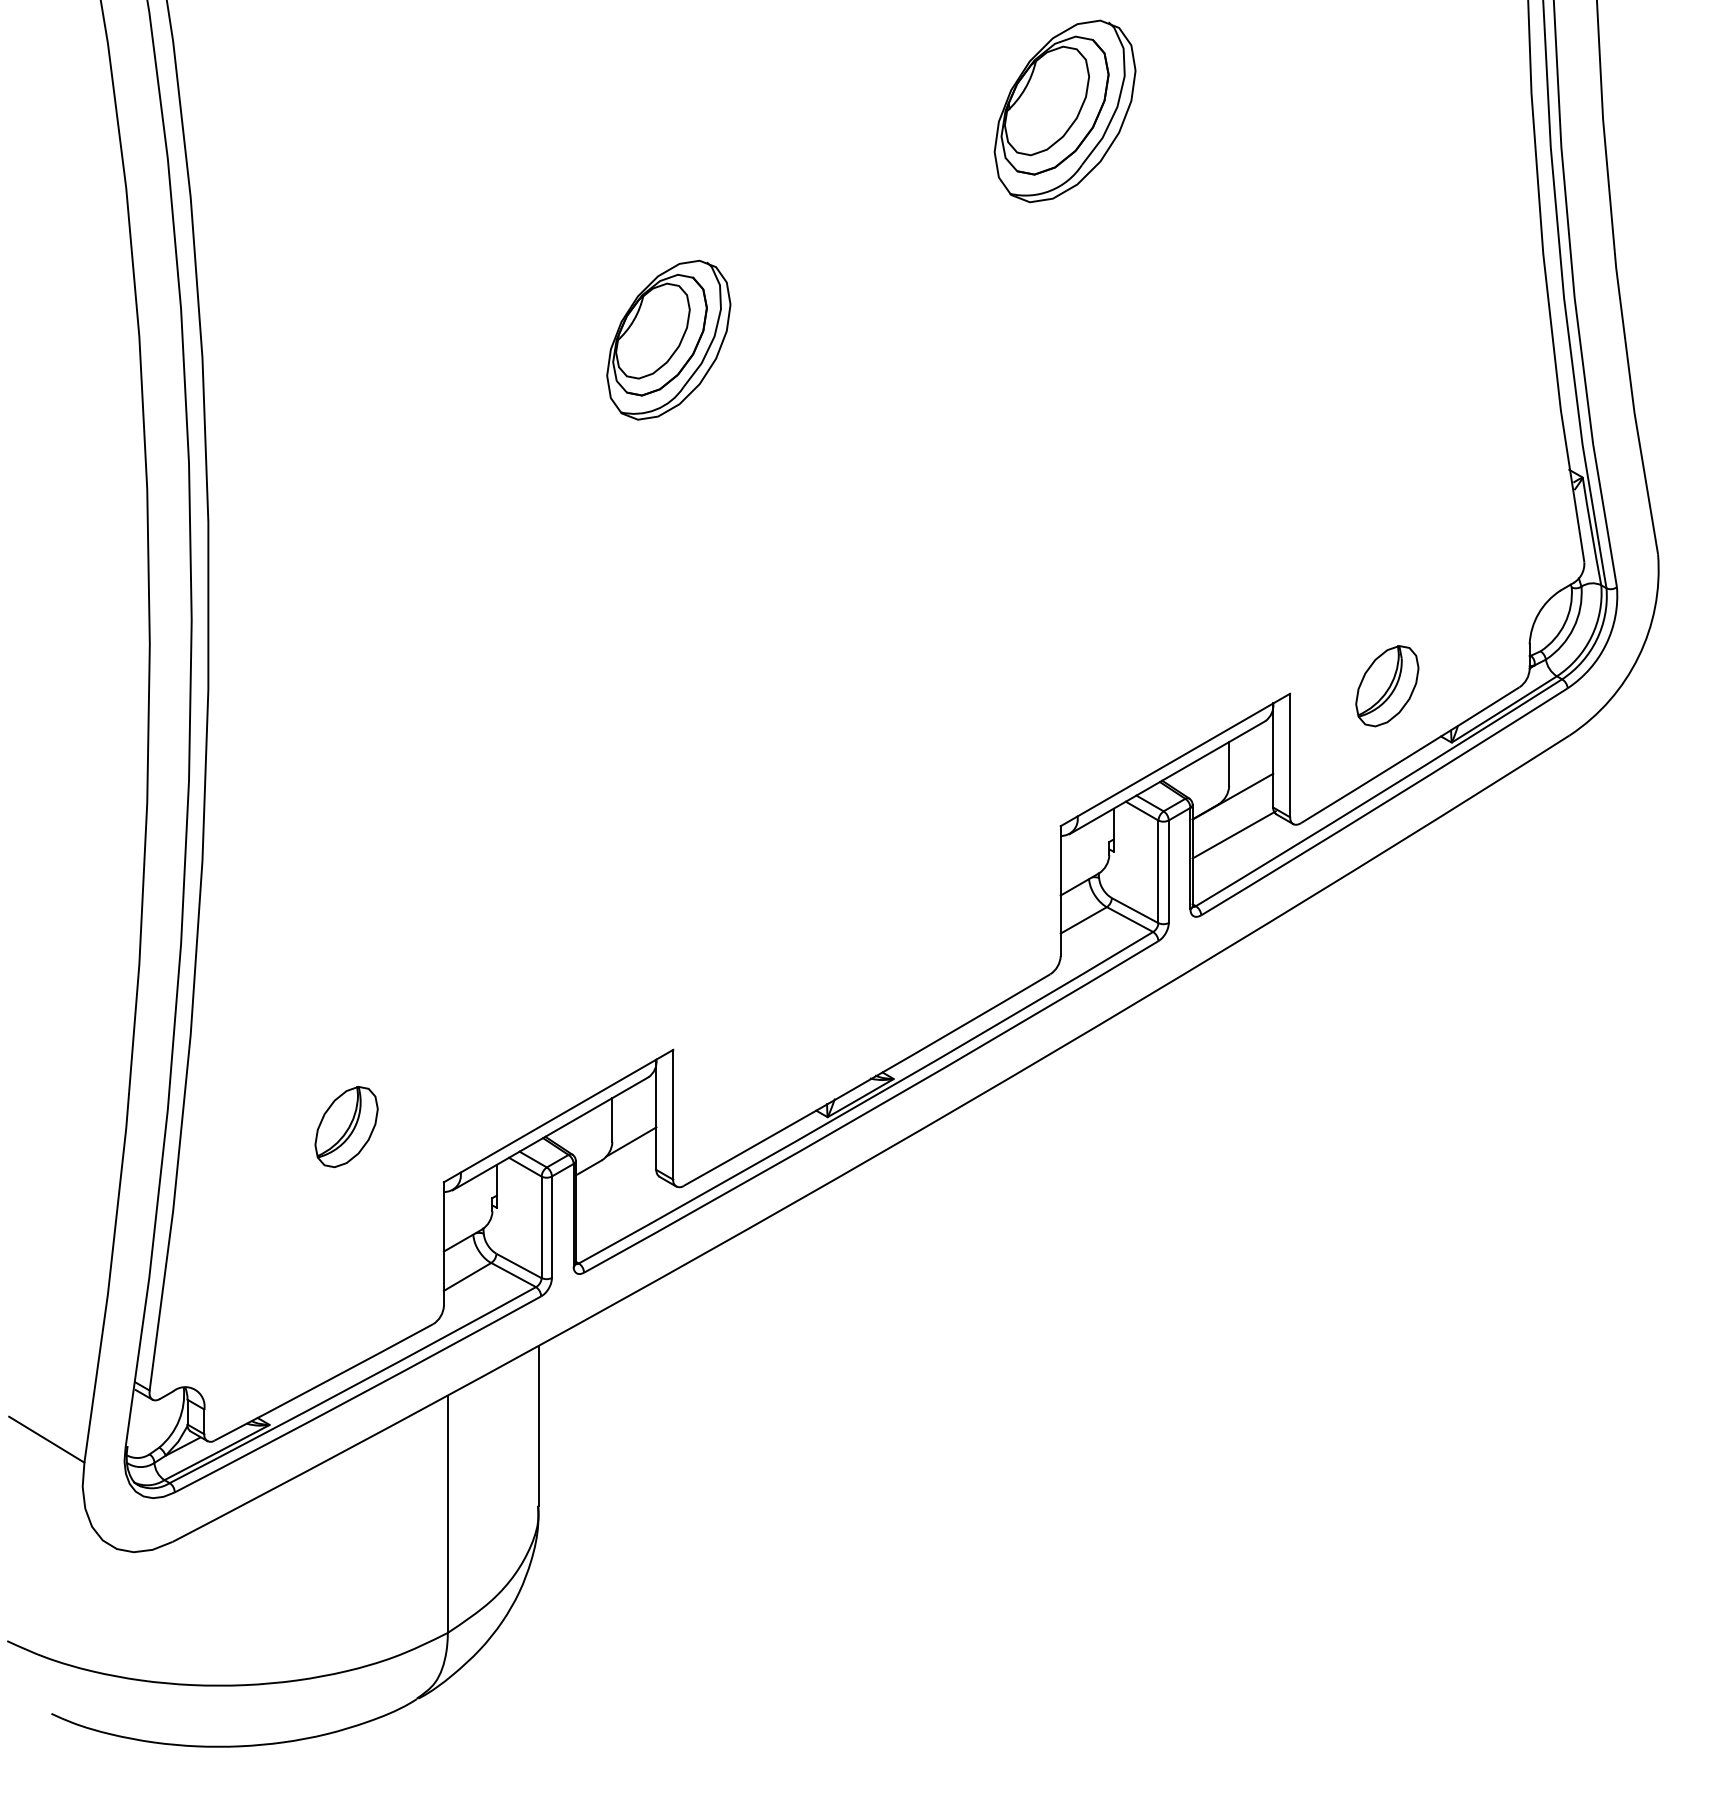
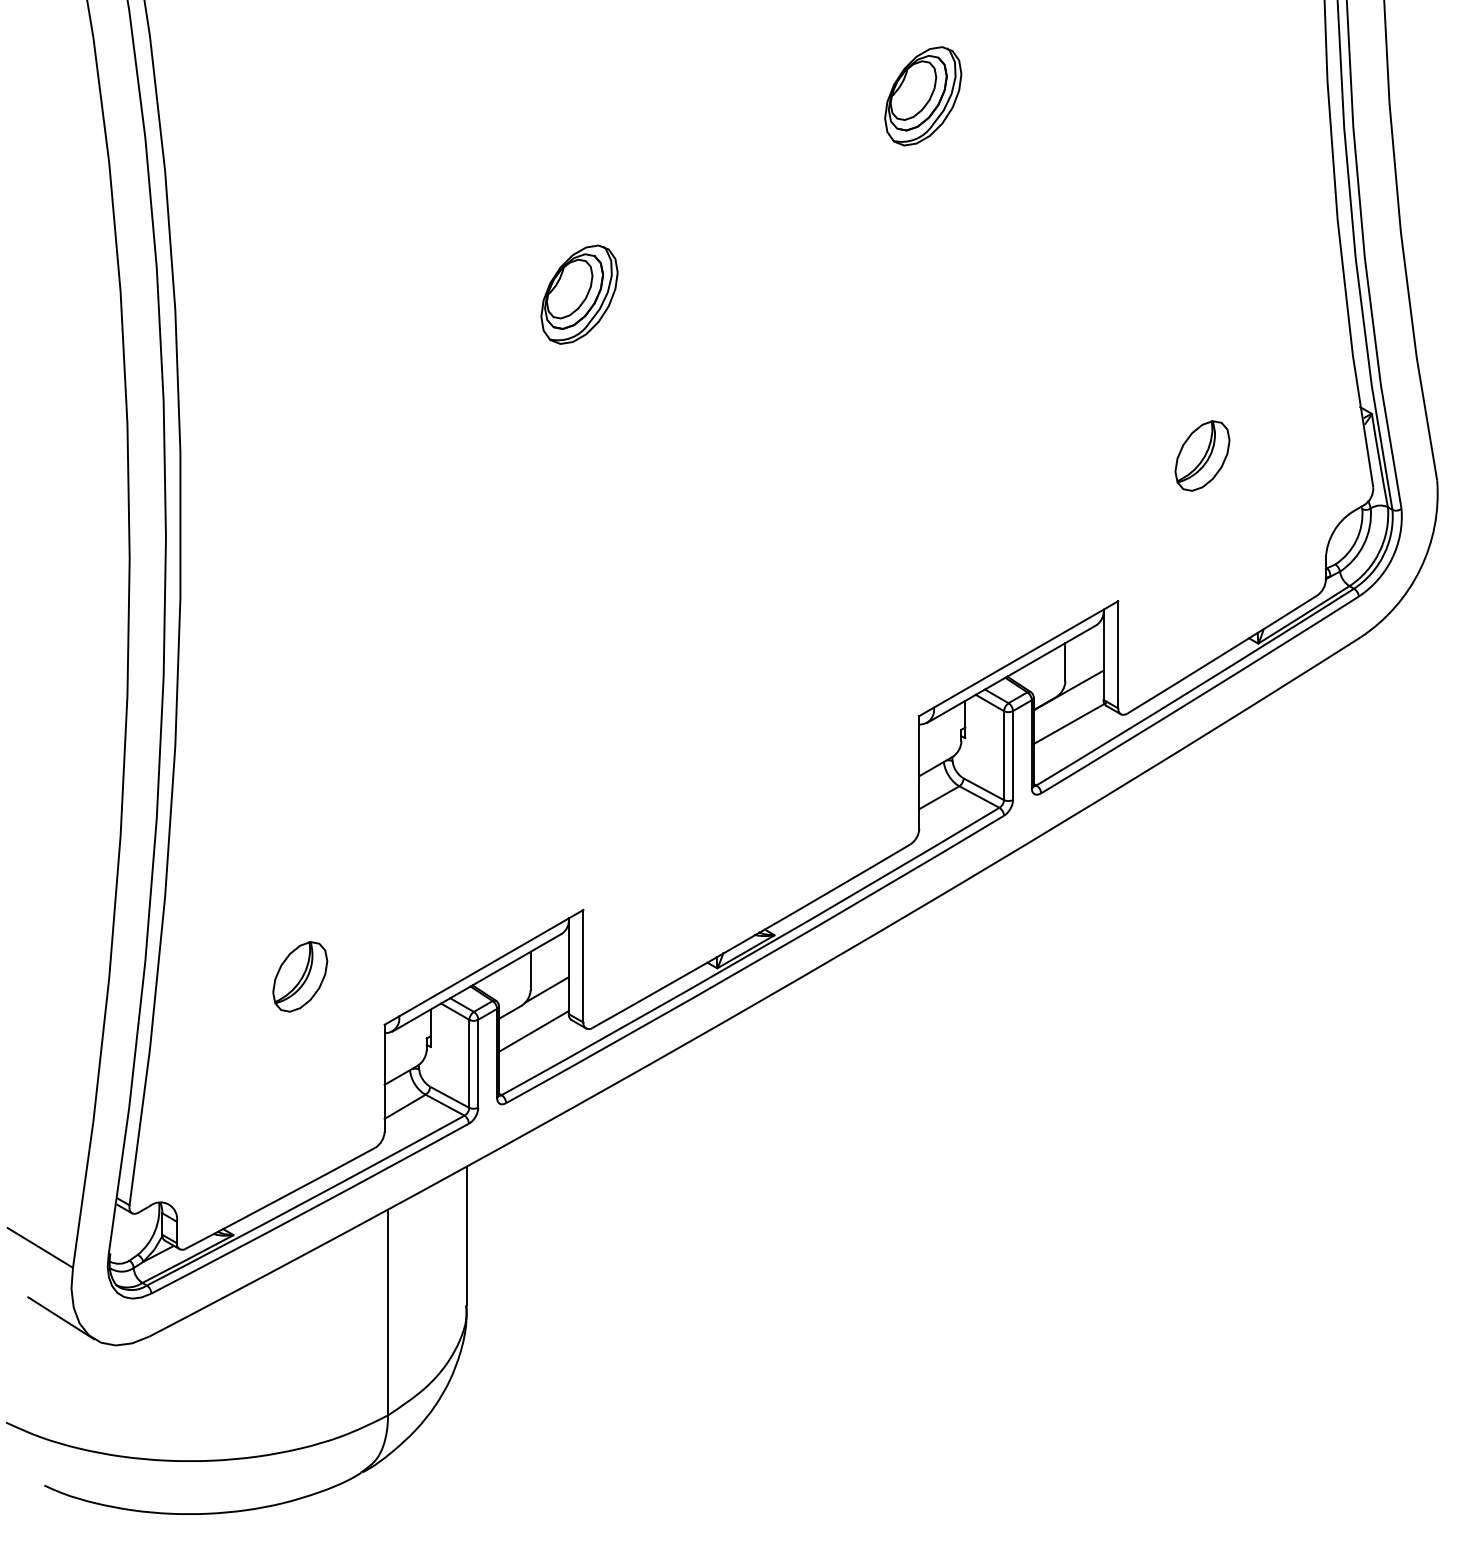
part: (1065, 110) -> (923, 95), size x0.62
part: (668, 339) -> (579, 294), size x0.71
part: (1387, 686) -> (1202, 456), moved
line: (615, 1189) -> (533, 1031), added
line: (70, 1520) -> (60, 1317), added

